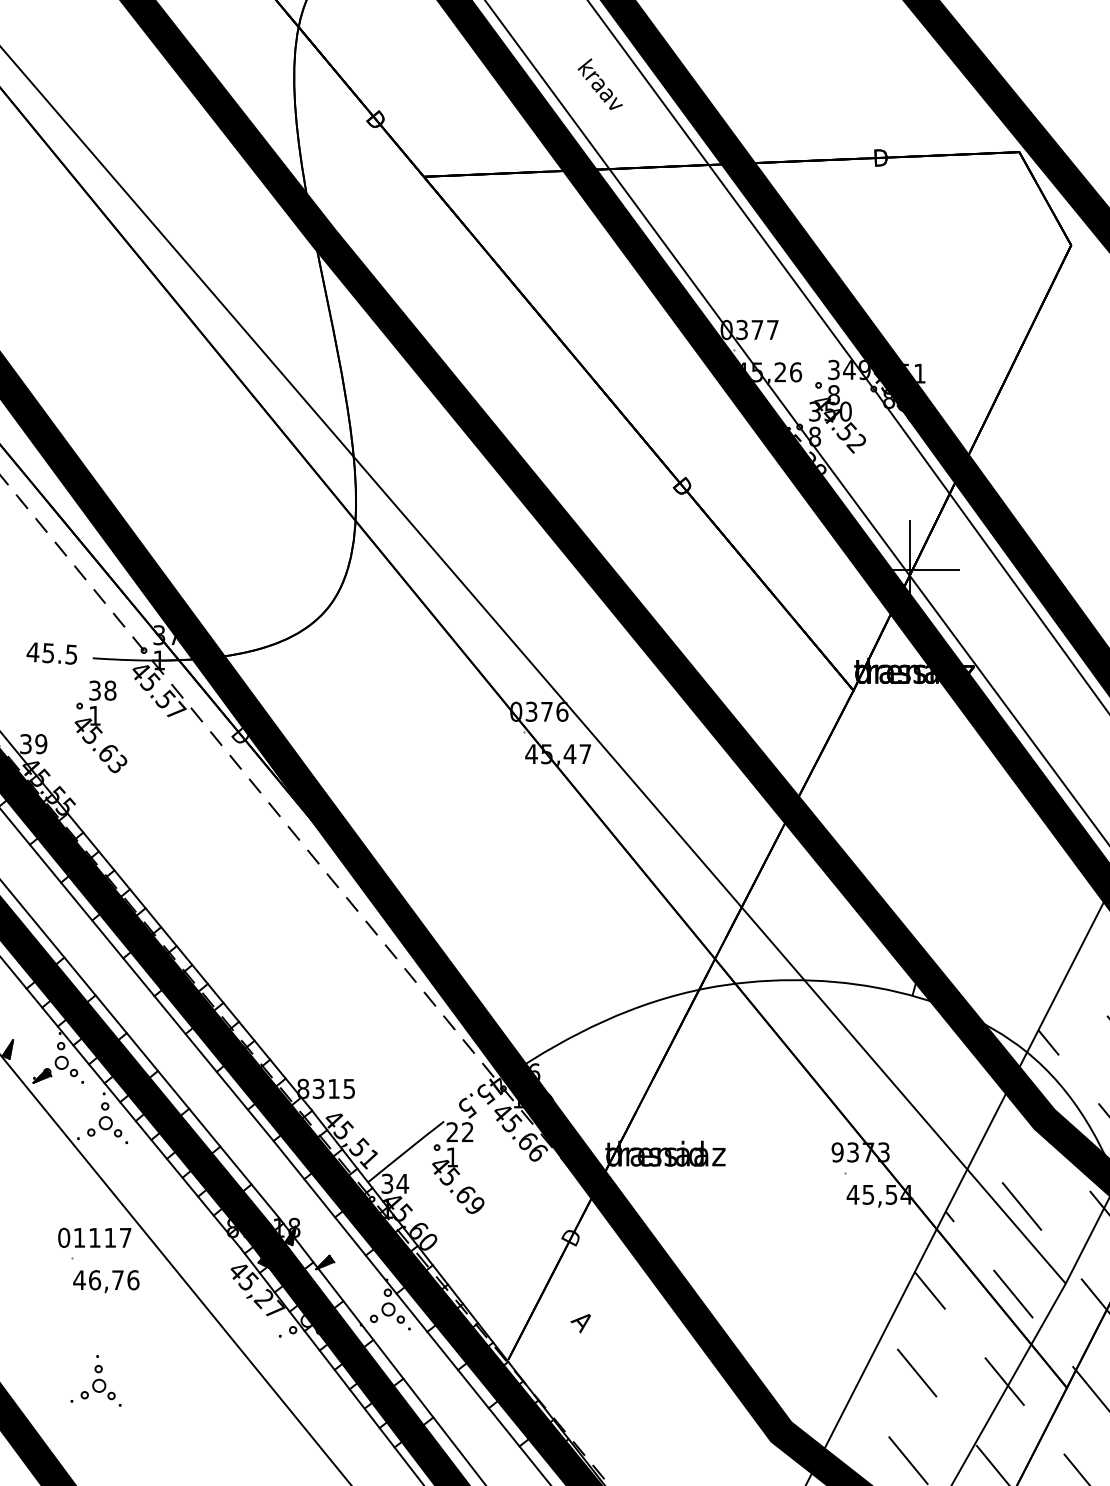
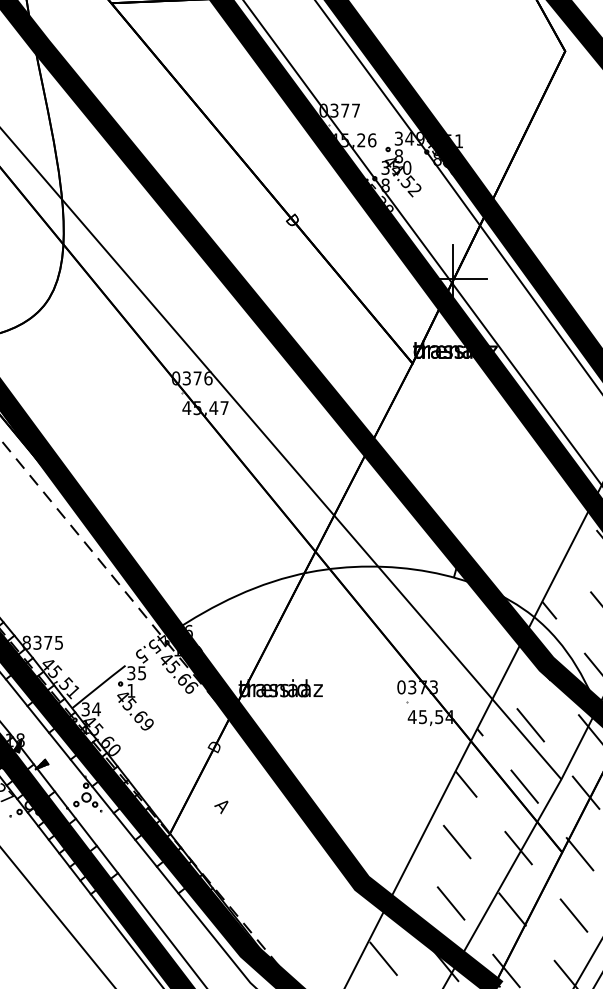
text: (333, 1088) -> (47, 642), 315 -> 375
text: (459, 1132) -> (136, 673), 22 -> 35
text: (837, 1152) -> (401, 687), 9 -> 0

